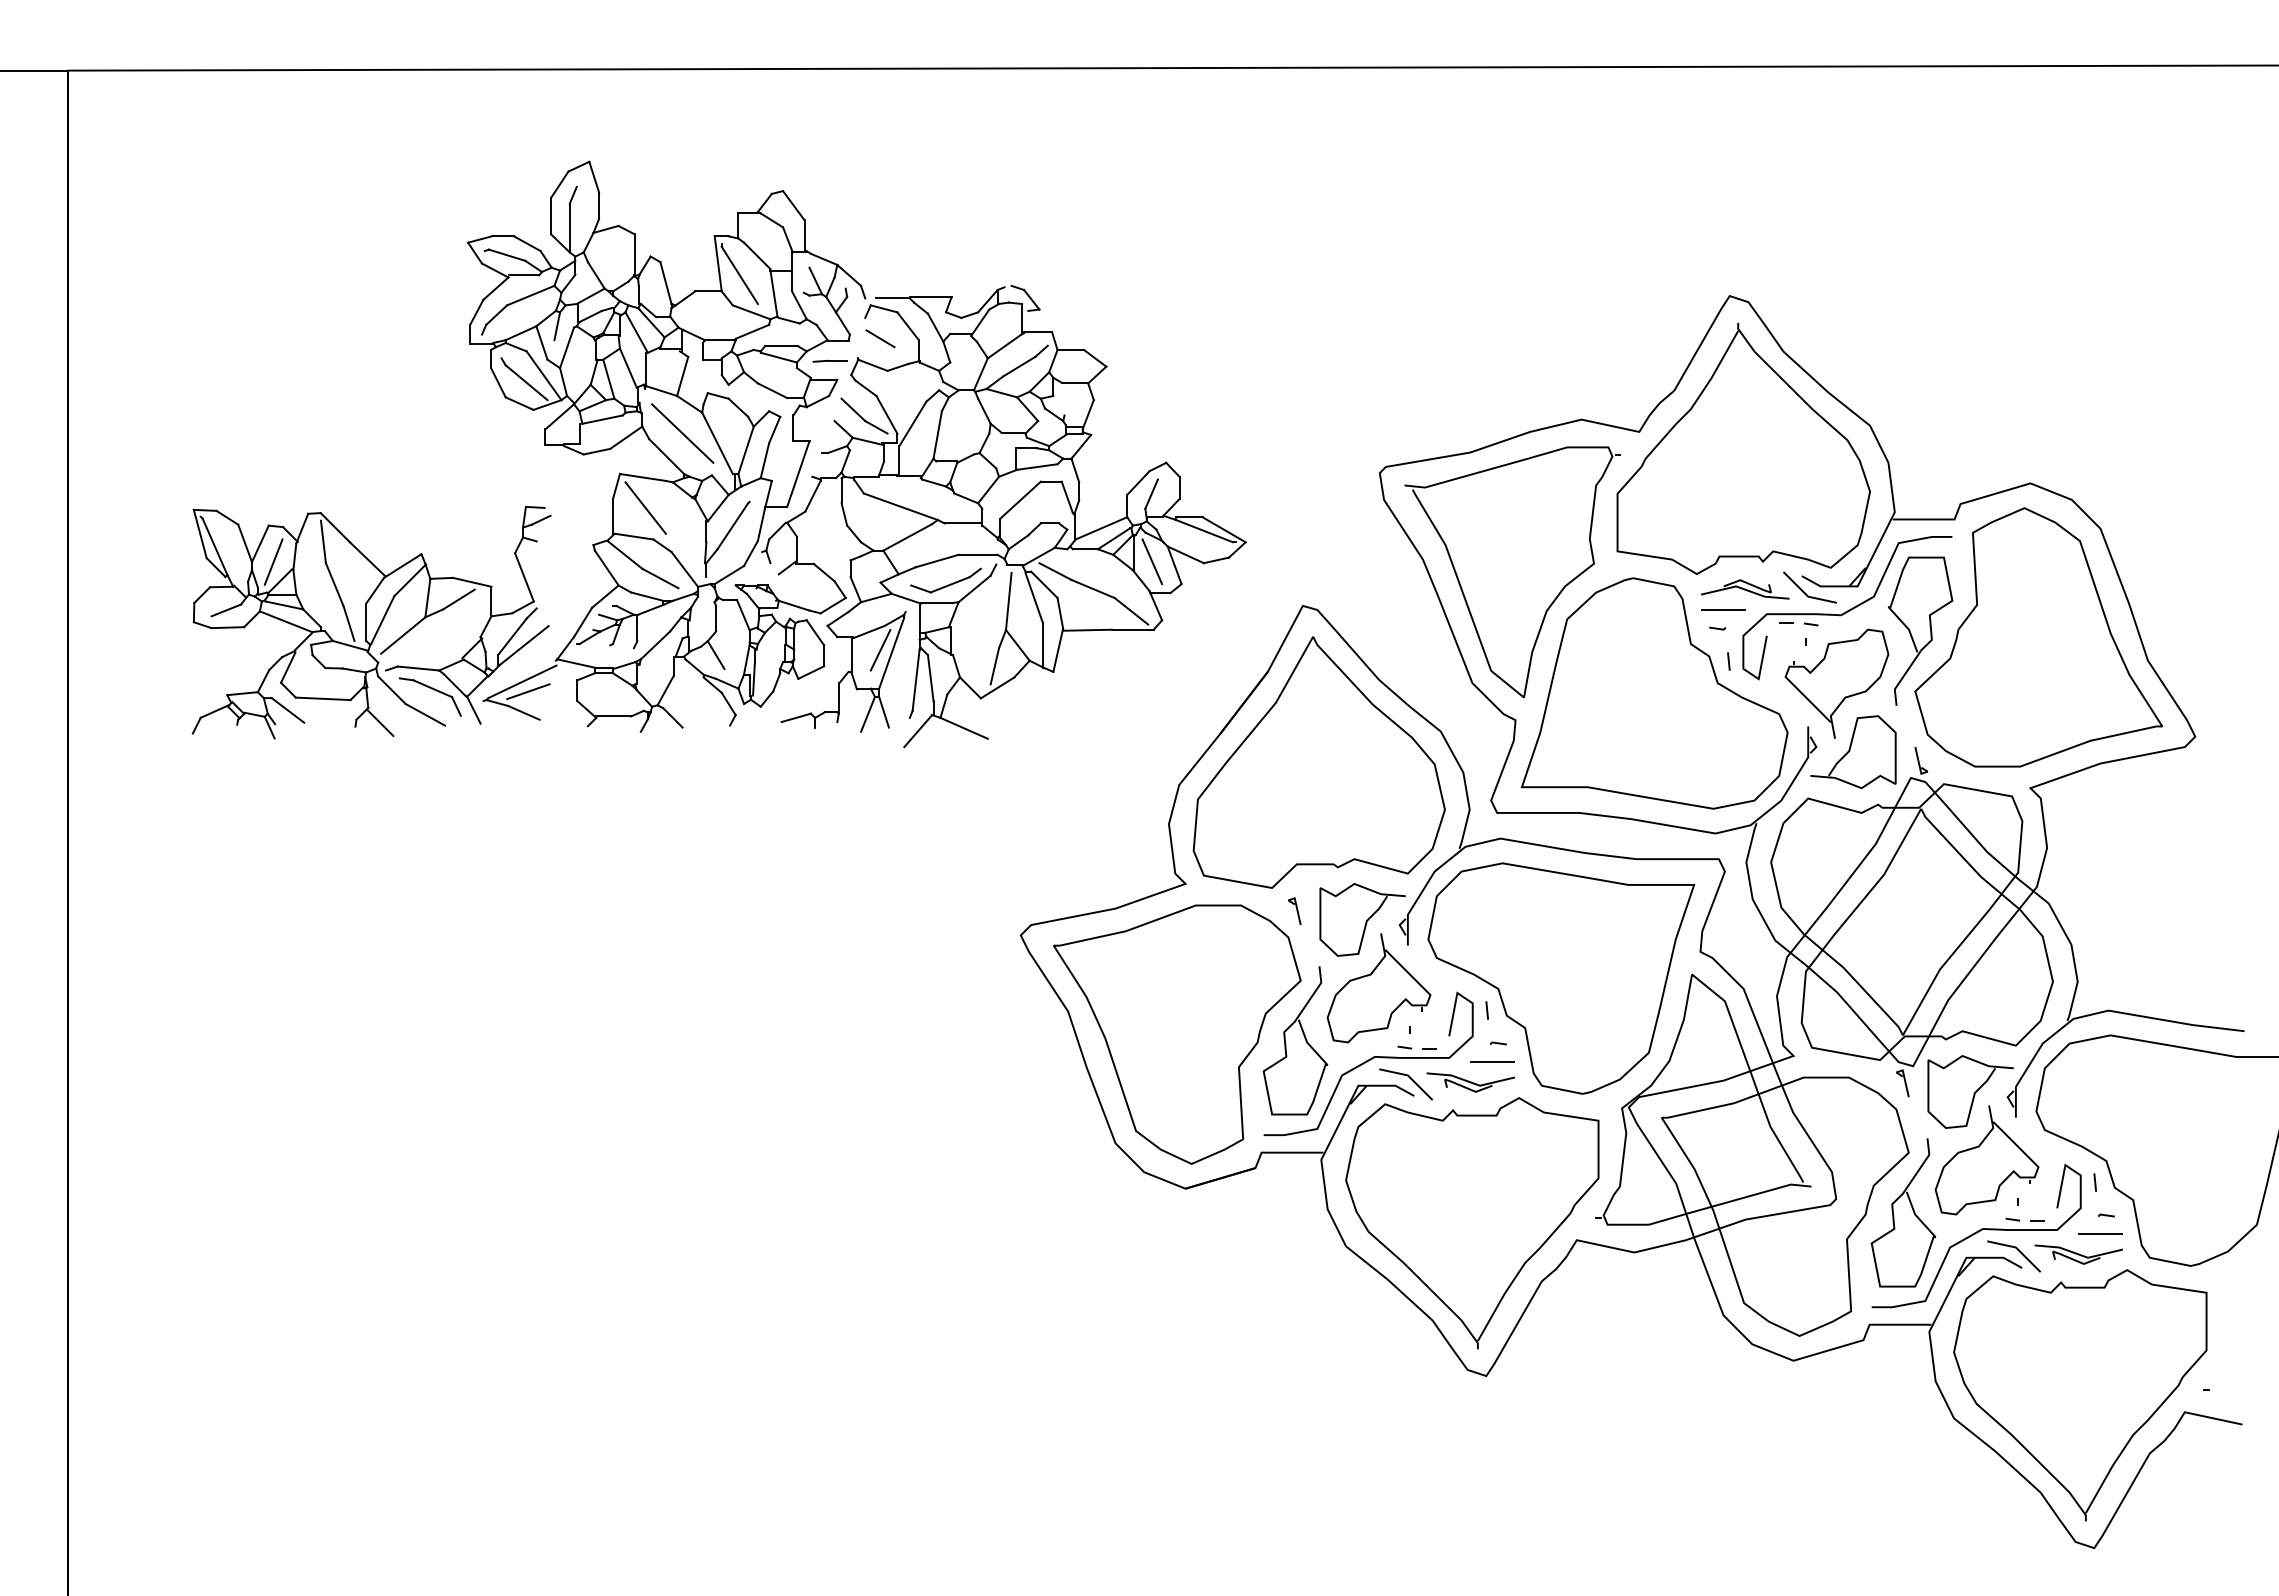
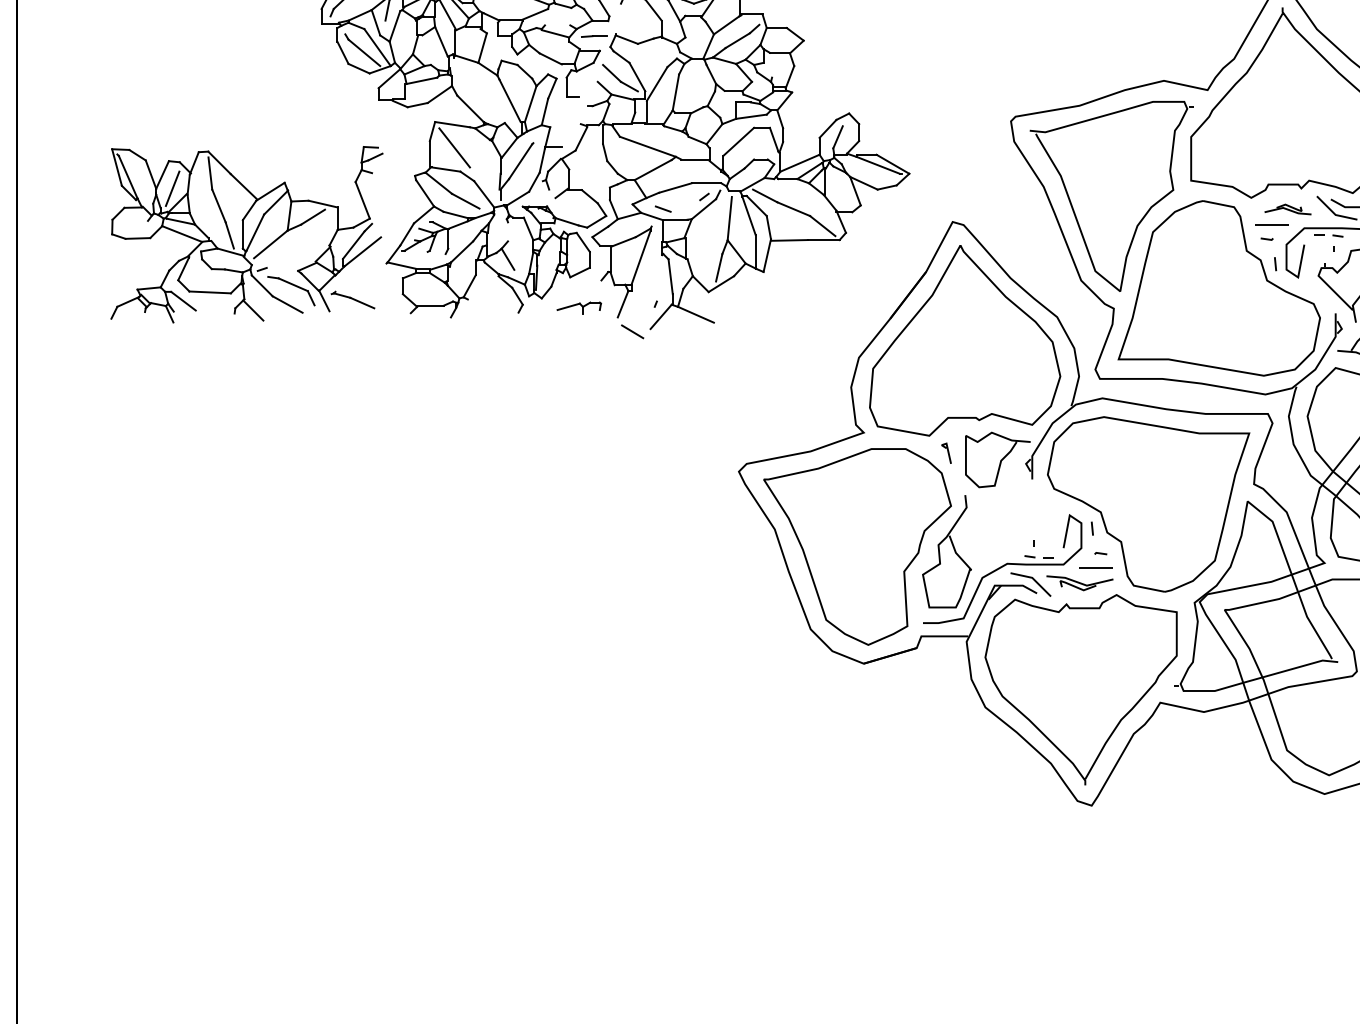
line: (880, 338) -> (632, 331), moved
line: (781, 346) -> (557, 25), removed
line: (608, 378) -> (426, 49), removed
line: (682, 433) -> (482, 91), removed
line: (798, 473) -> (570, 121), removed
line: (1152, 561) -> (838, 188), removed
line: (949, 584) -> (684, 205), removed
part: (1745, 589) -> (1288, 209), size x0.7
line: (226, 610) -> (136, 225), removed
line: (716, 618) -> (508, 231), removed
line: (880, 650) -> (632, 255), removed
line: (418, 668) -> (282, 269), removed
line: (915, 679) -> (659, 277), removed
line: (522, 681) -> (361, 279), removed
line: (528, 691) -> (365, 286), removed
line: (839, 697) -> (601, 291), removed
line: (883, 711) -> (634, 302), removed
line: (672, 717) -> (474, 306), removed
part: (1378, 988) -> (1010, 511), removed

